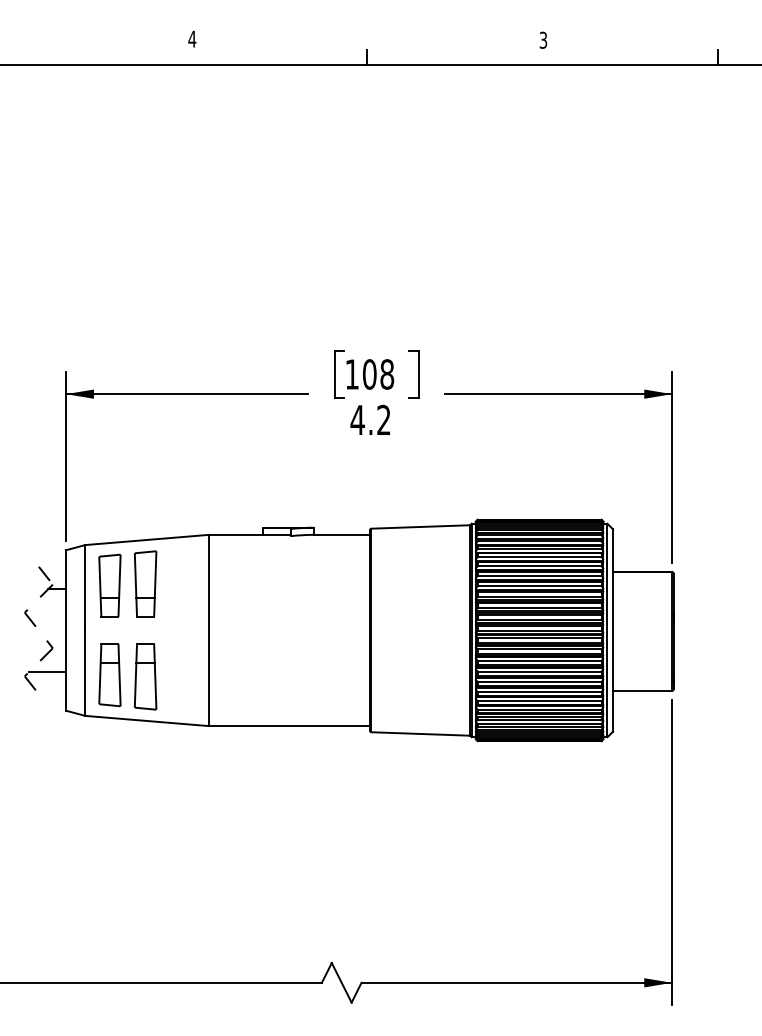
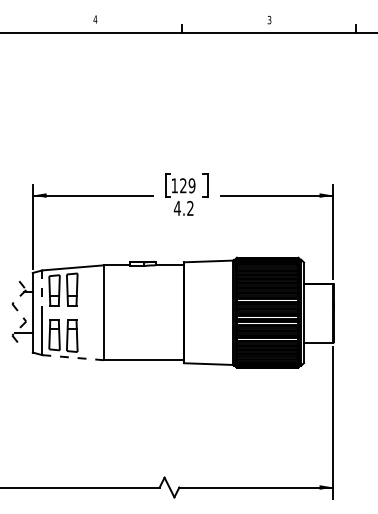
text: (377, 373) -> (187, 185), 108 -> 129
line: (85, 589) -> (42, 292), solid -> dashed
line: (146, 720) -> (72, 357), solid -> dashed

